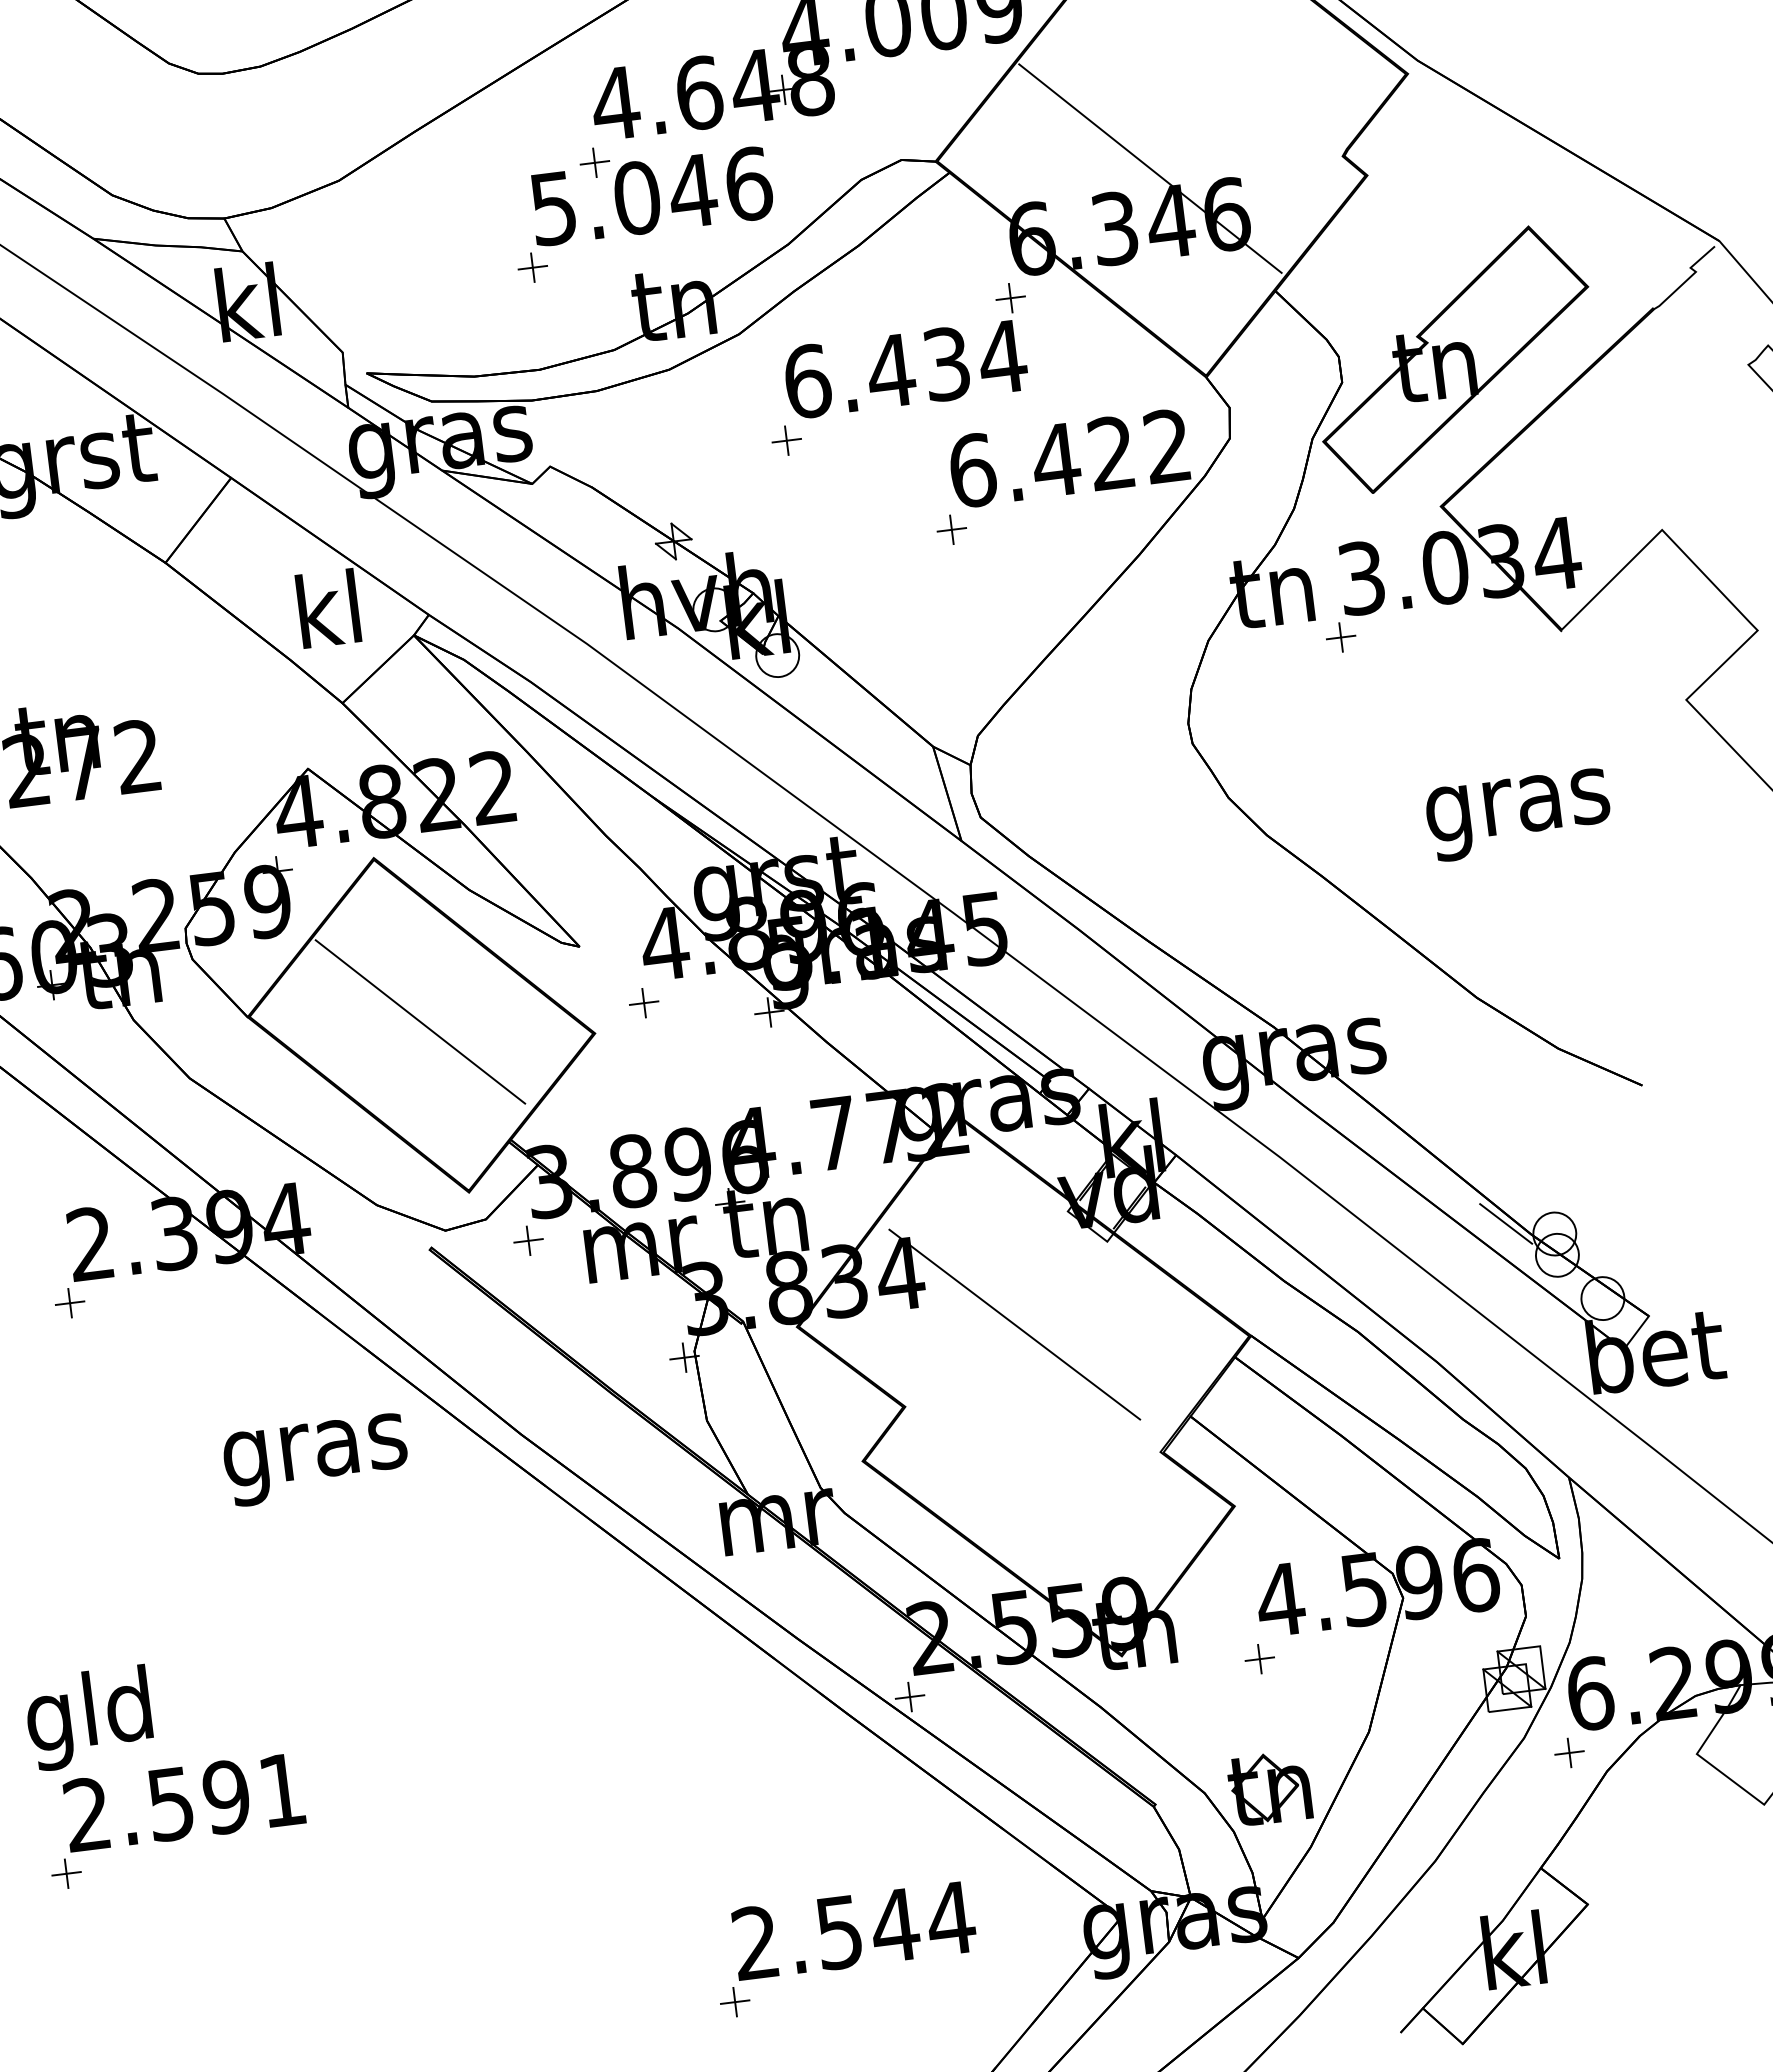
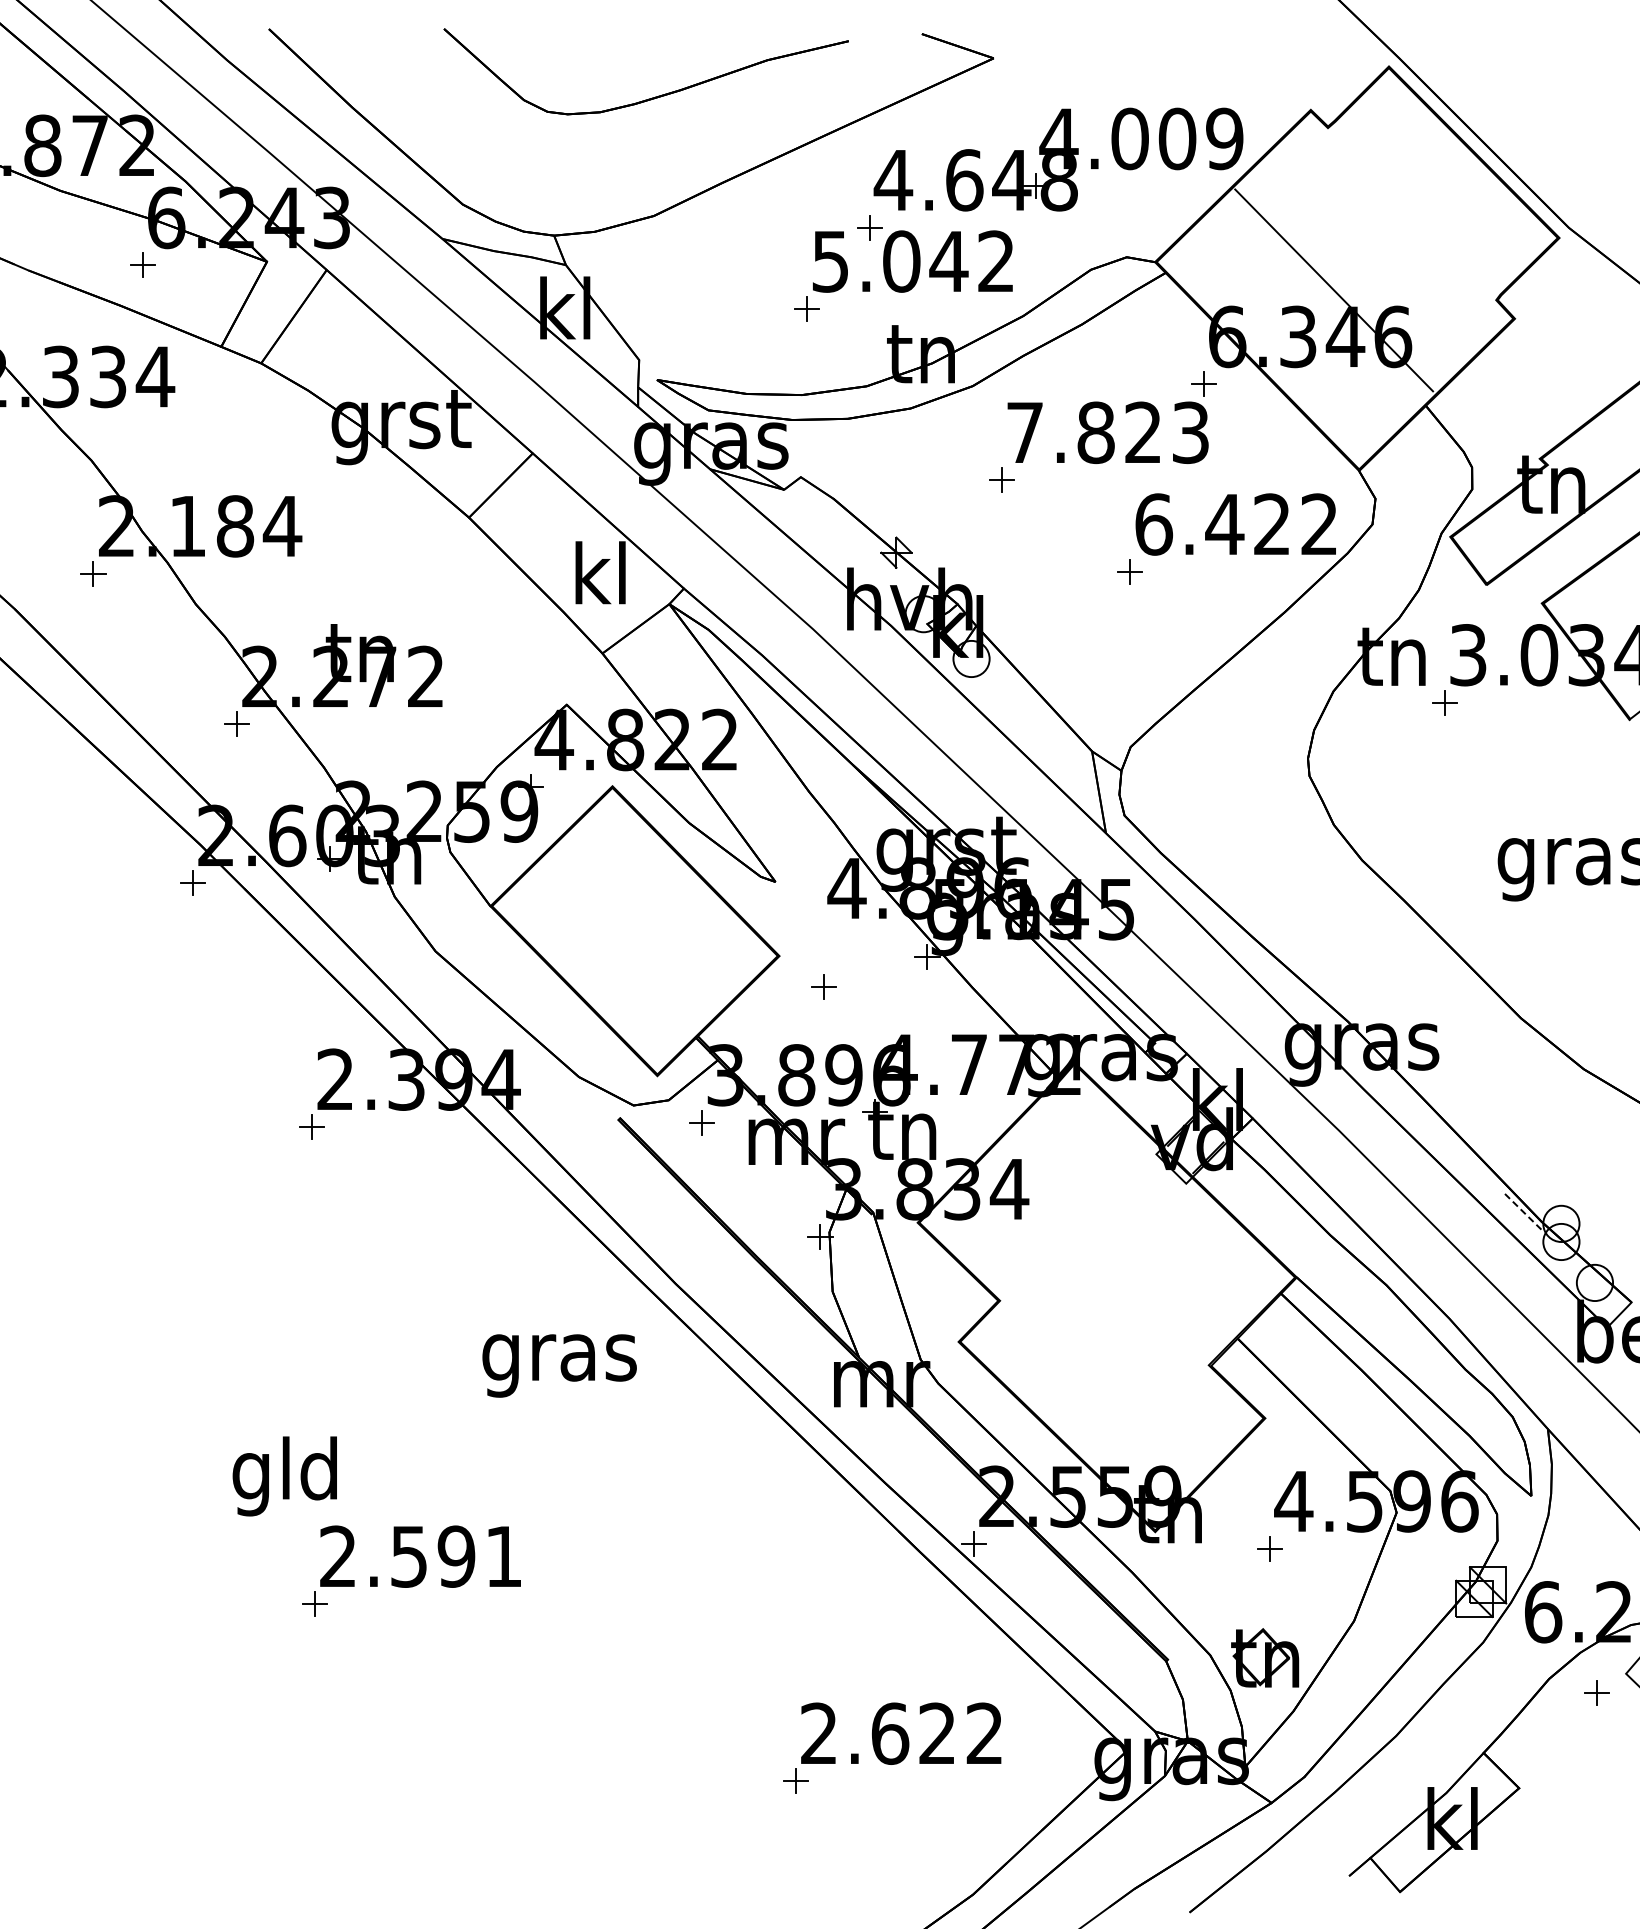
text: (748, 184) -> (996, 261), 5.046 -> 5.042
text: (905, 368) -> (1108, 432), 6.434 -> 7.823
part: (643, 1002) -> (823, 986), moved
line: (420, 1022) -> (634, 928), removed
line: (1505, 1224) -> (1521, 1210), solid -> dashed
line: (1015, 1324) -> (1100, 1243), removed
text: (315, 1459) -> (559, 1365), moved
part: (1569, 1752) -> (1596, 1692), moved
part: (184, 1820) -> (418, 1571), moved
text: (895, 1925) -> (937, 1733), 2.544 -> 2.622

